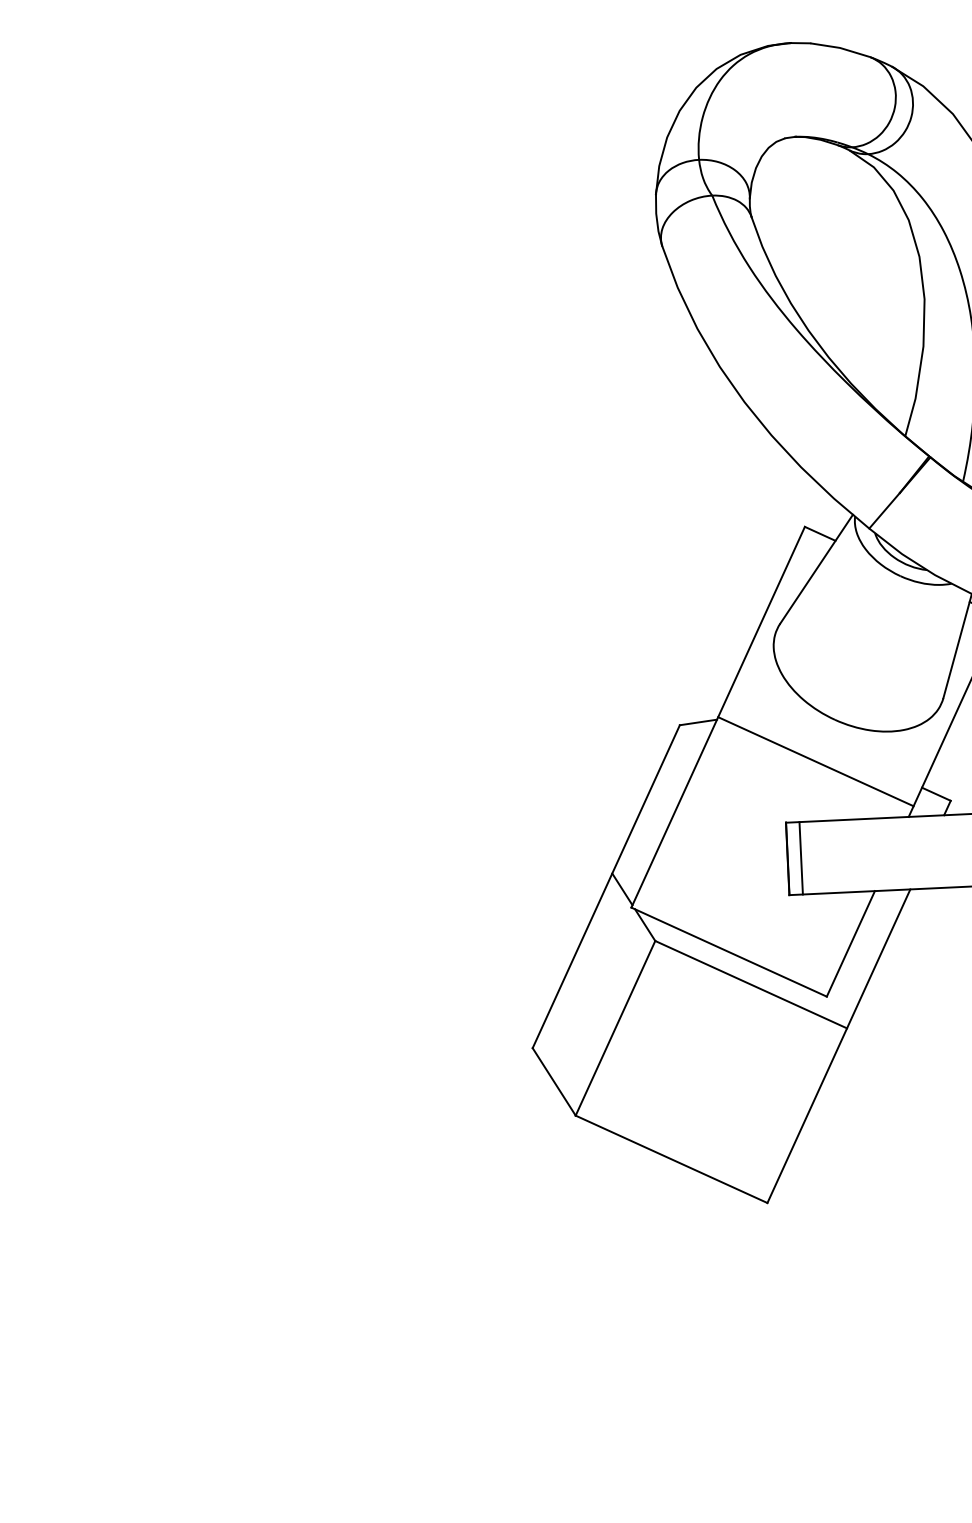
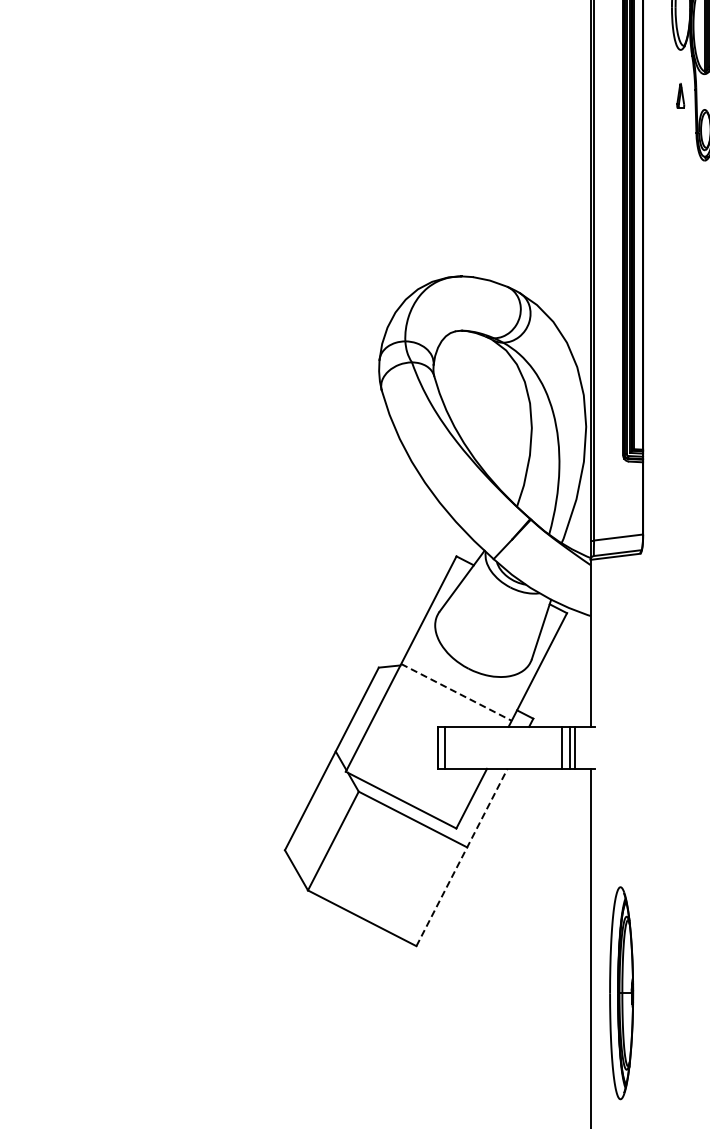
line: (815, 761) -> (456, 692), solid -> dashed
line: (839, 1046) -> (462, 857), solid -> dashed

